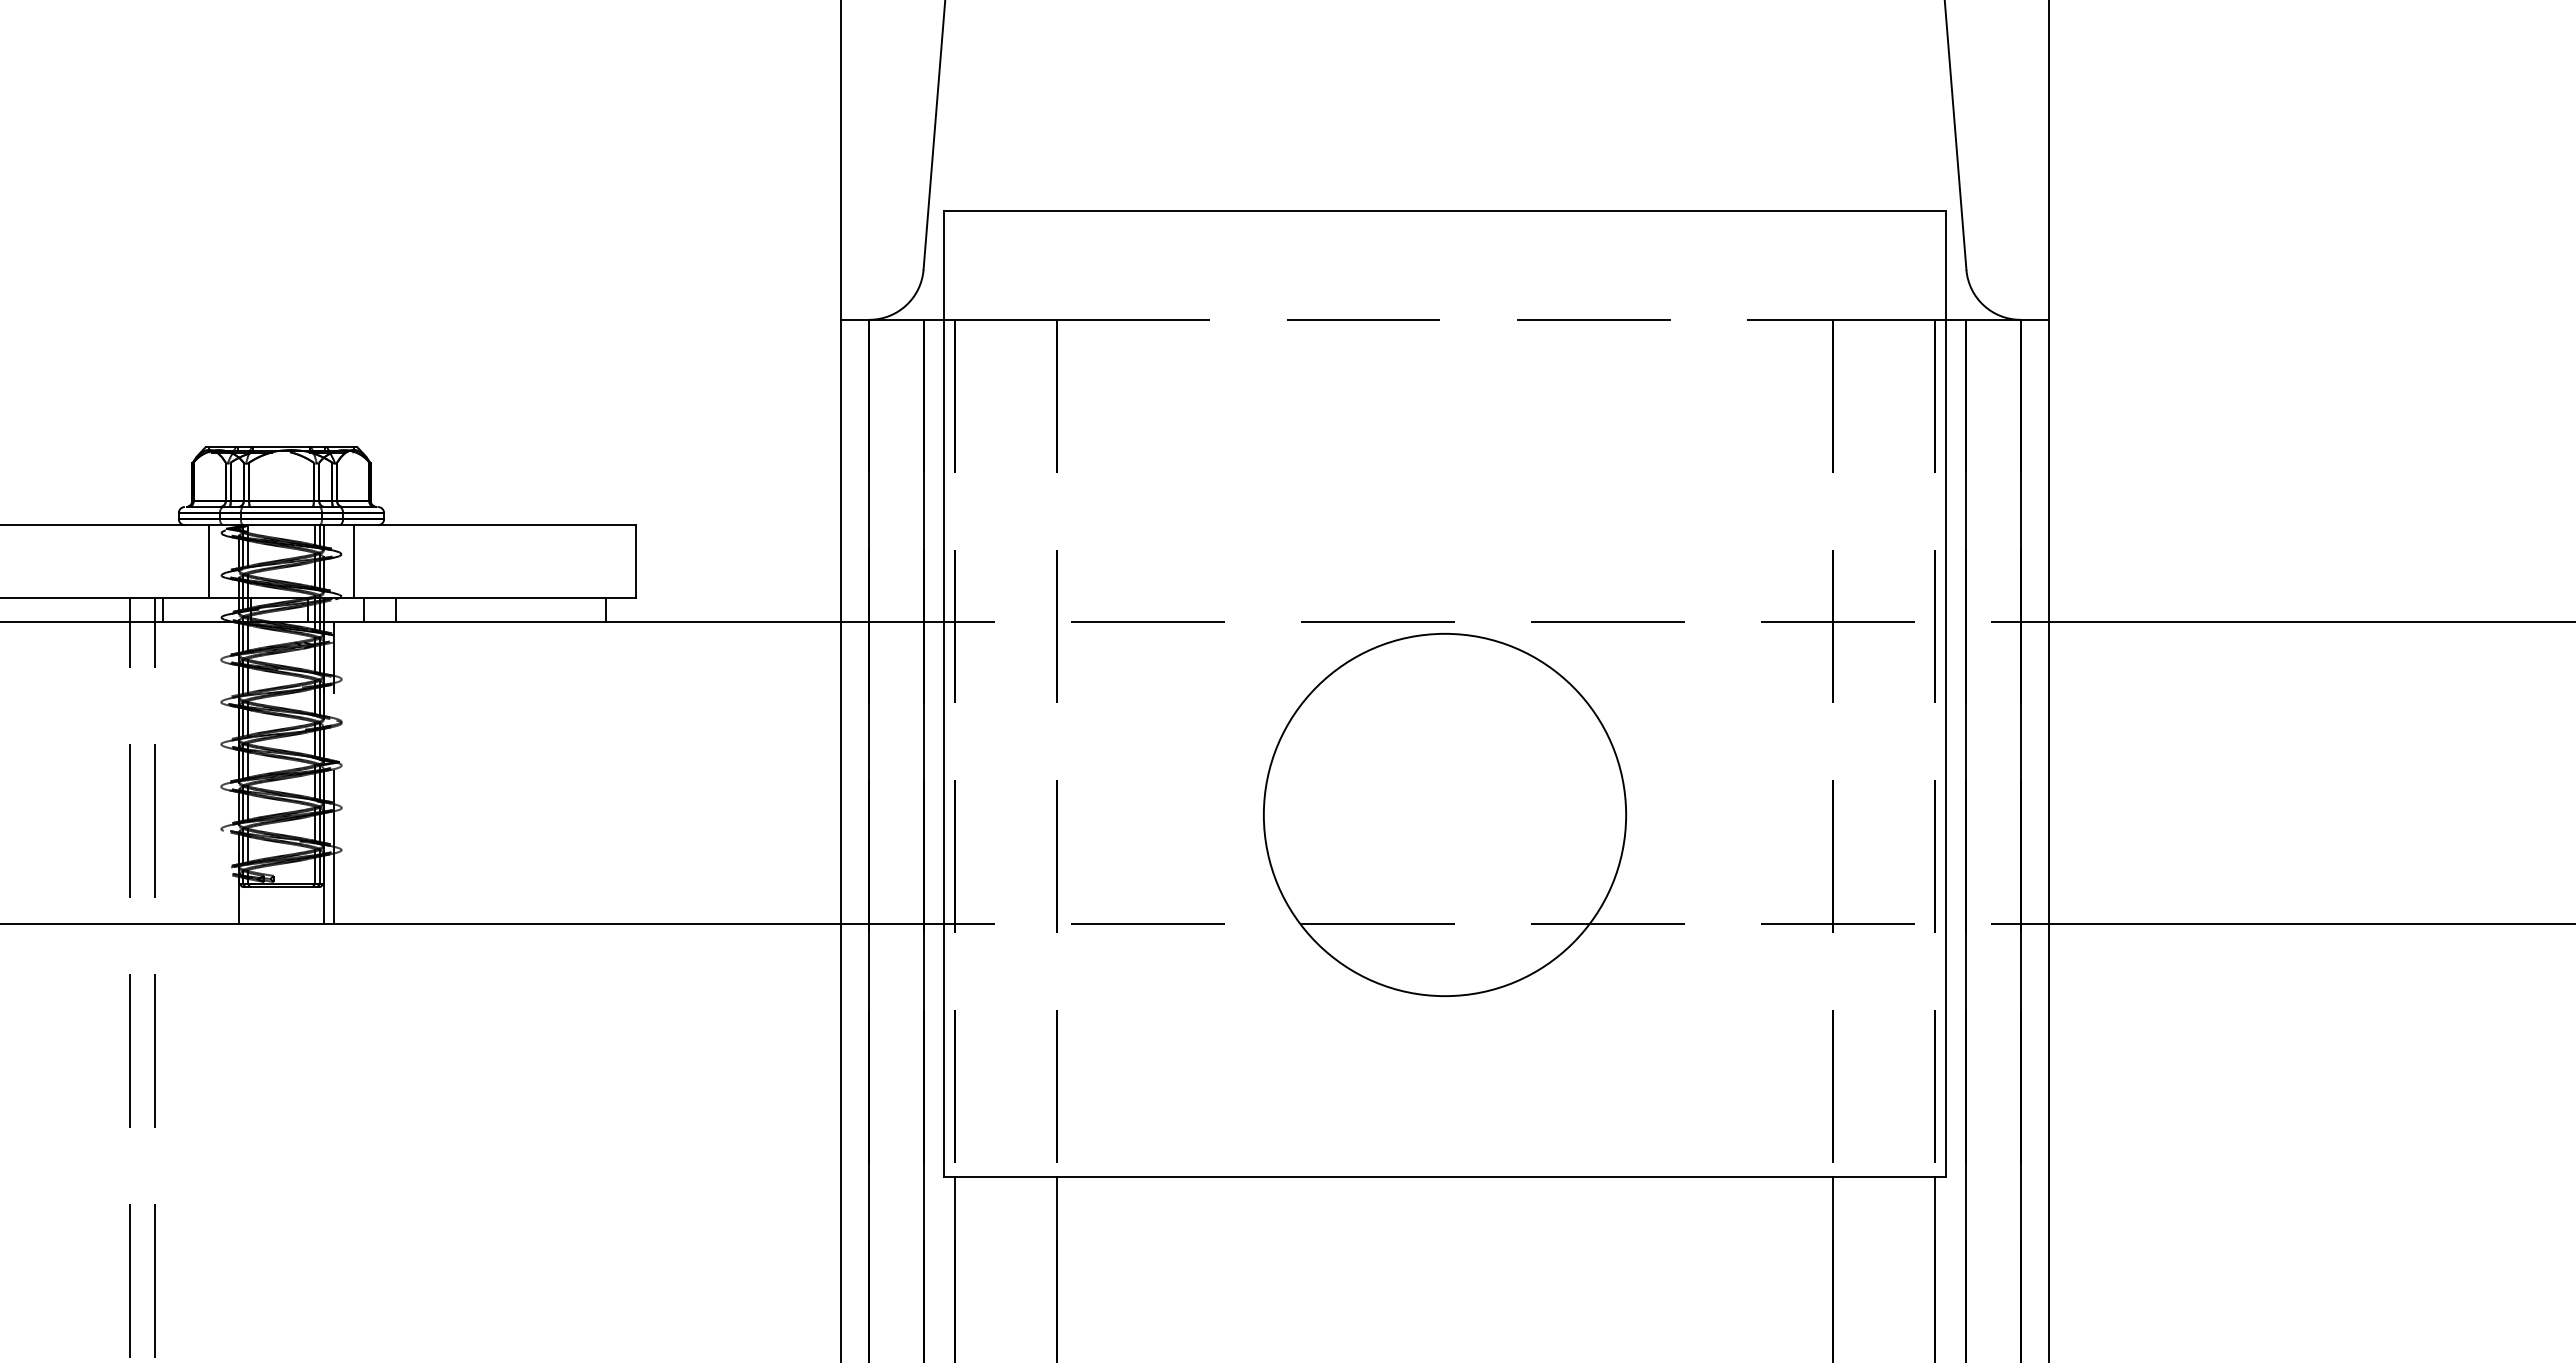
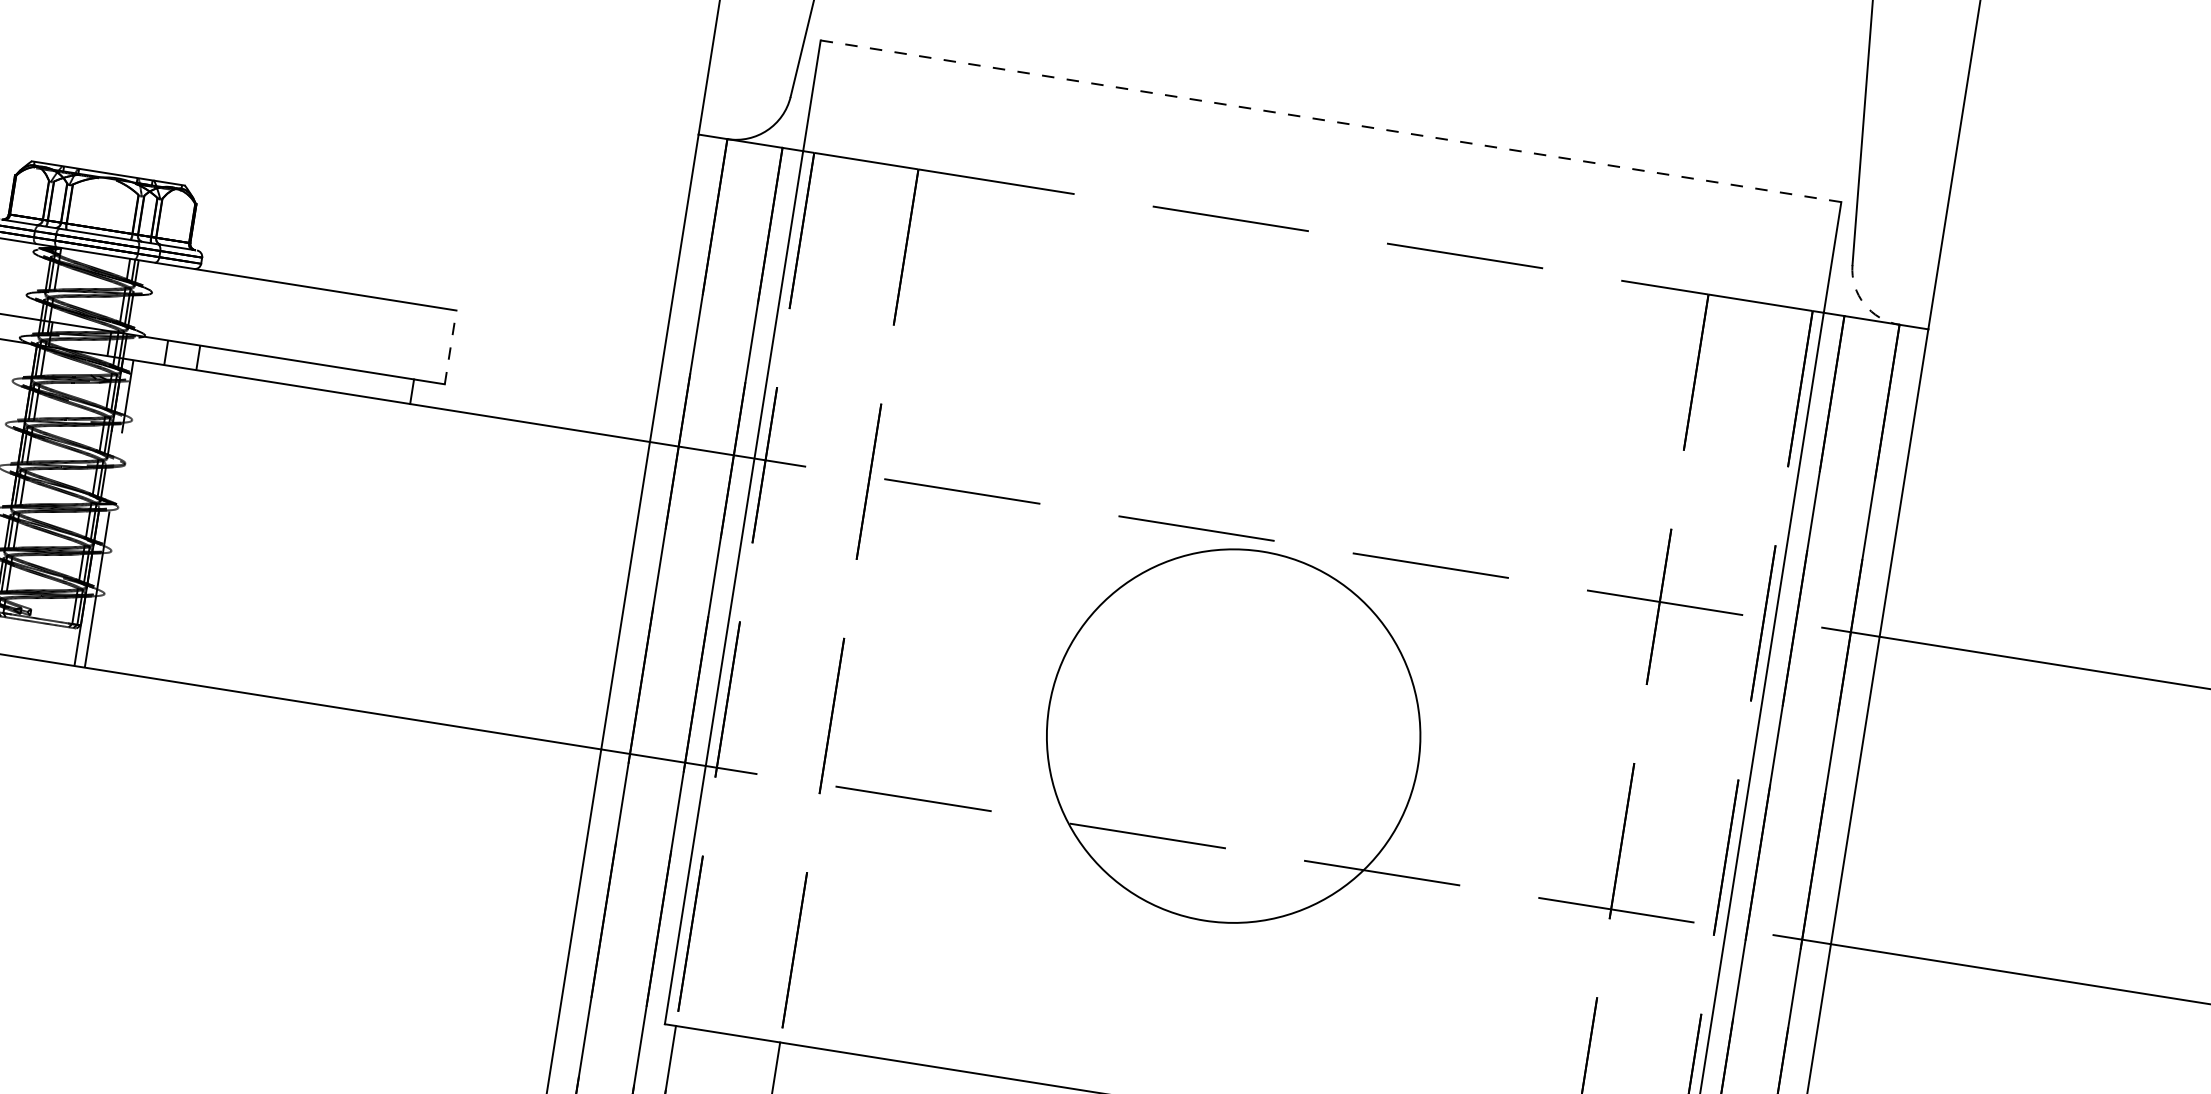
line: (1445, 211) -> (1331, 121), solid -> dashed
arc: (1983, 305) -> (1864, 304), solid -> dashed
line: (635, 560) -> (450, 346), solid -> dashed
line: (209, 561) -> (16, 278), removed
line: (353, 561) -> (163, 302), removed

